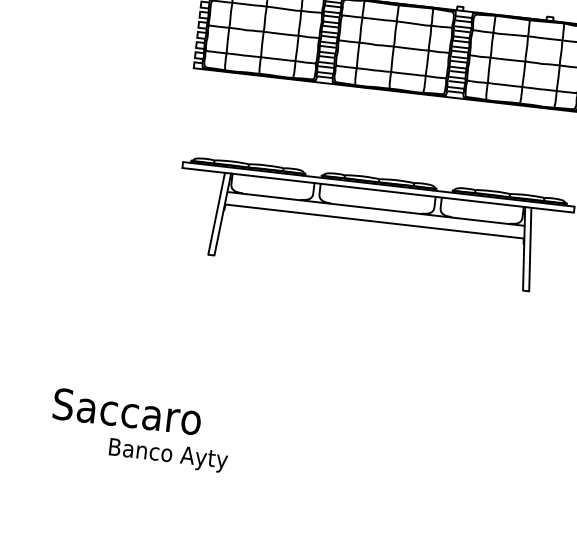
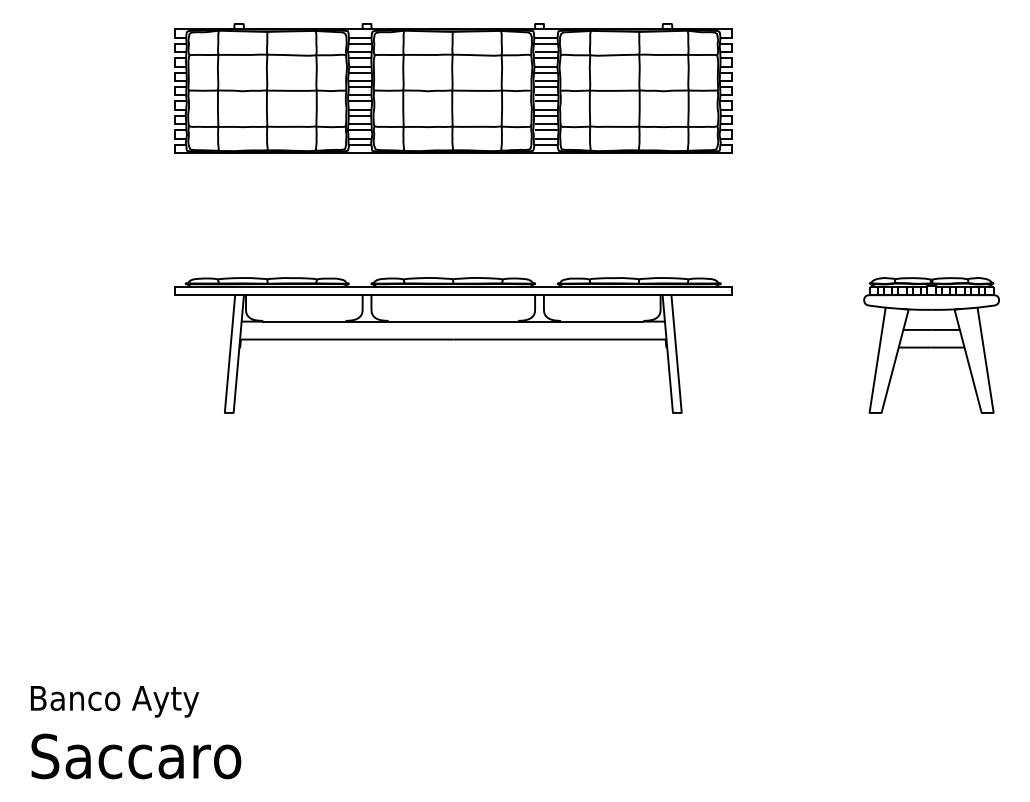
text: (127, 411) -> (136, 756), moved
text: (168, 455) -> (115, 701), moved

